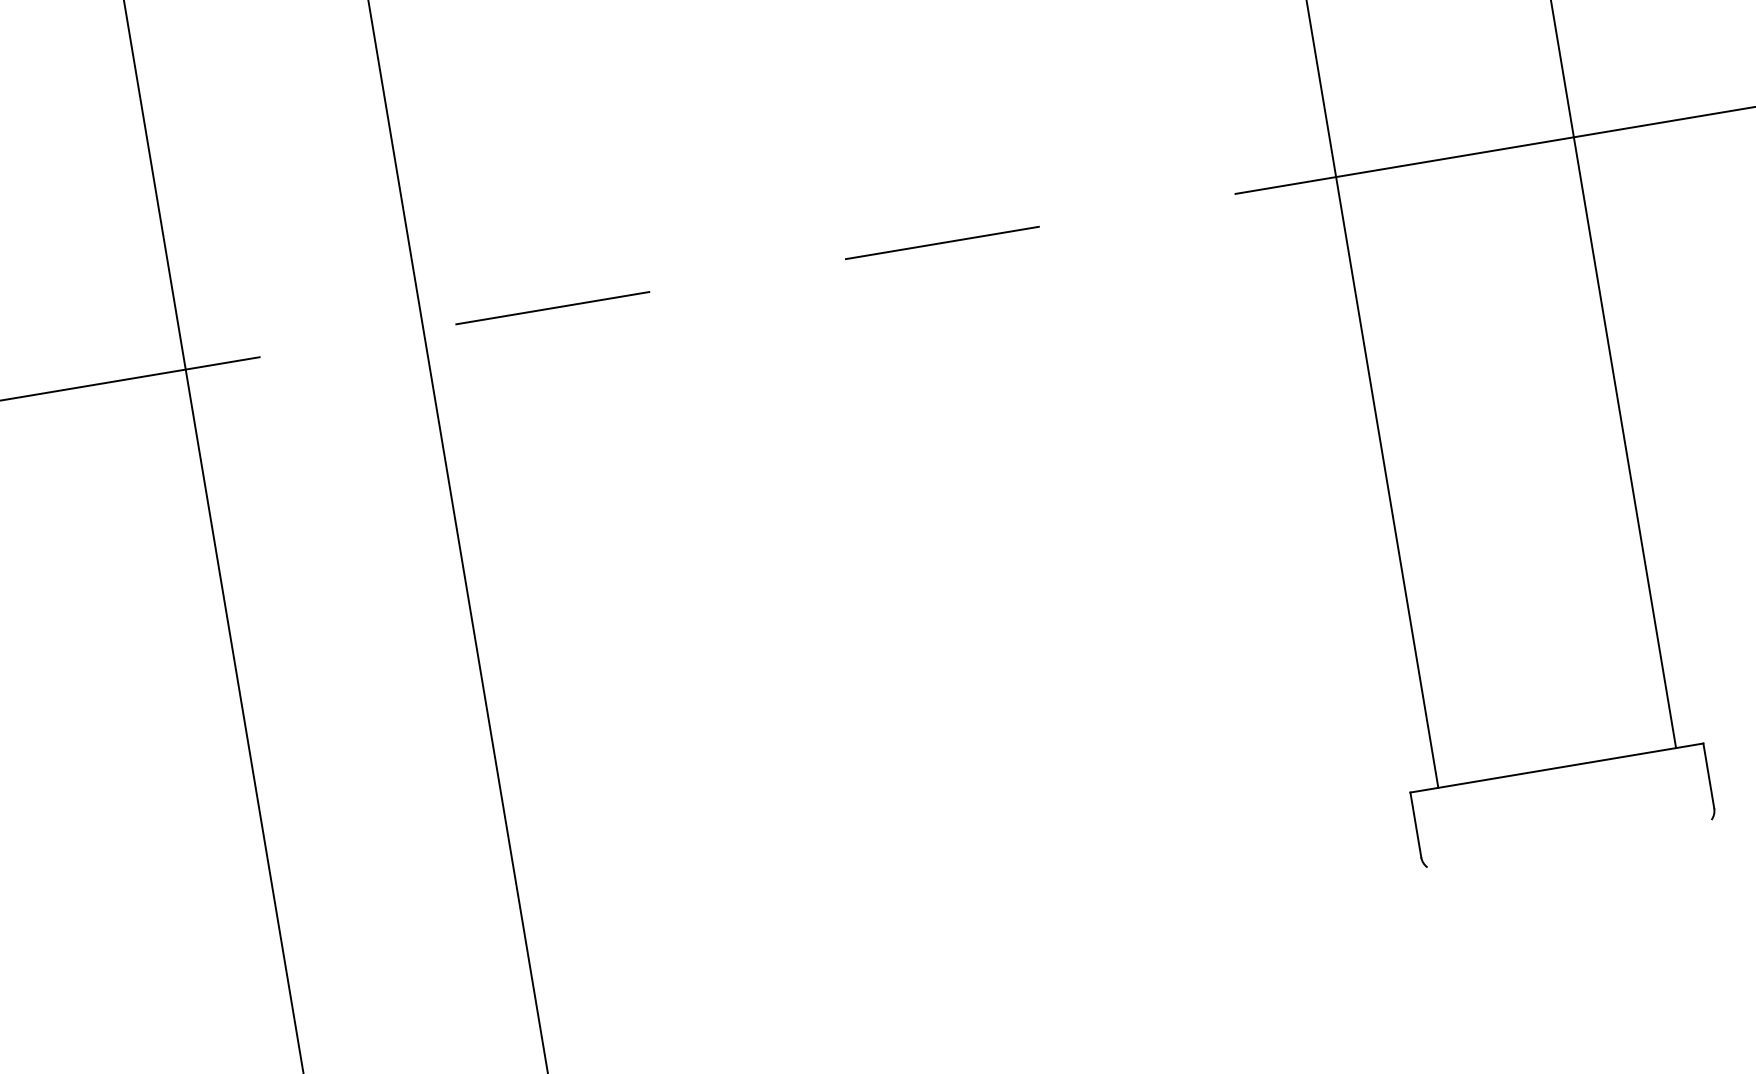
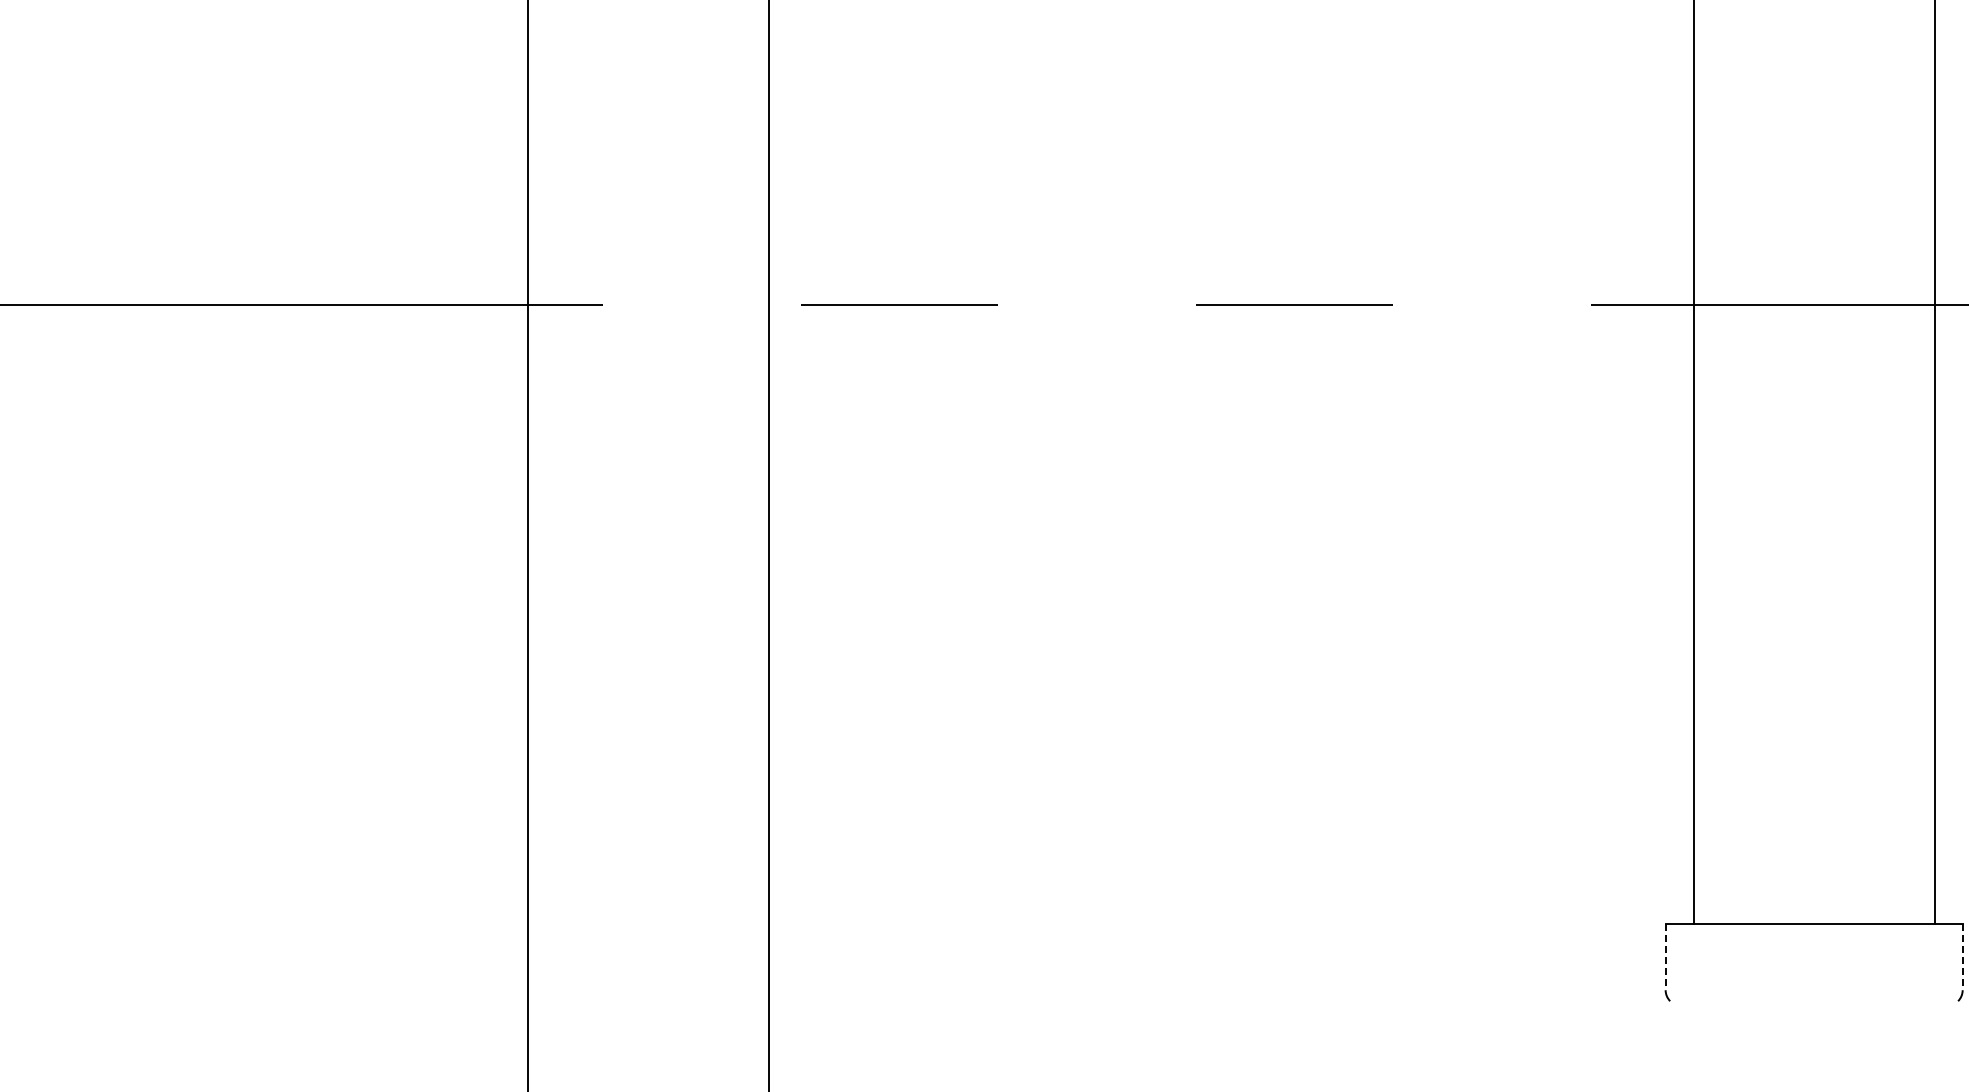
line: (1708, 776) -> (1962, 957), solid -> dashed
line: (1415, 825) -> (1665, 957), solid -> dashed

